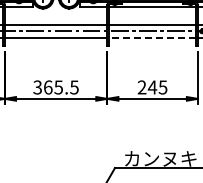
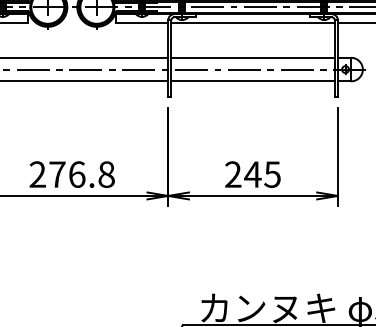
line: (152, 37) -> (252, 80), dashed -> solid
text: (55, 87) -> (71, 174), 365.5 -> 276.8

